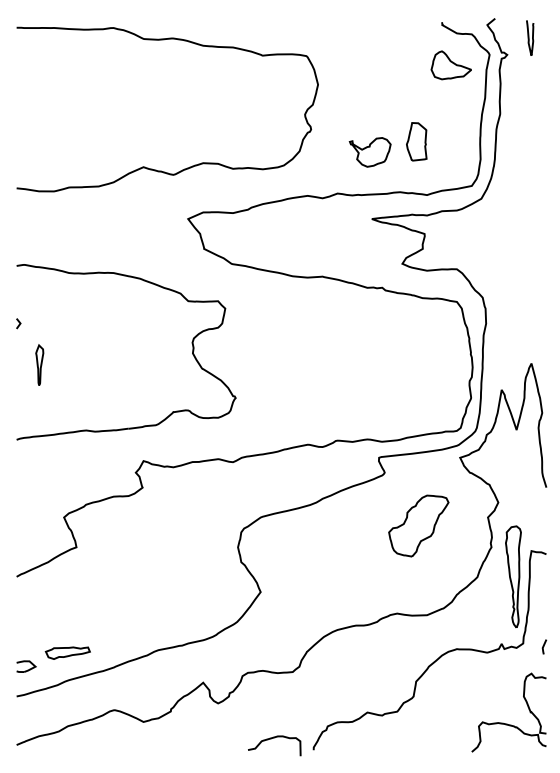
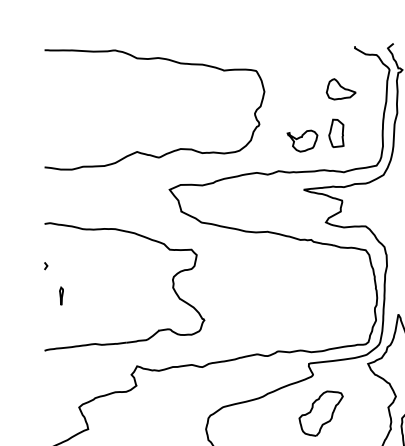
part: (450, 65) -> (340, 89), moved
part: (39, 364) -> (61, 295), size x0.6
part: (418, 525) -> (320, 413), moved

